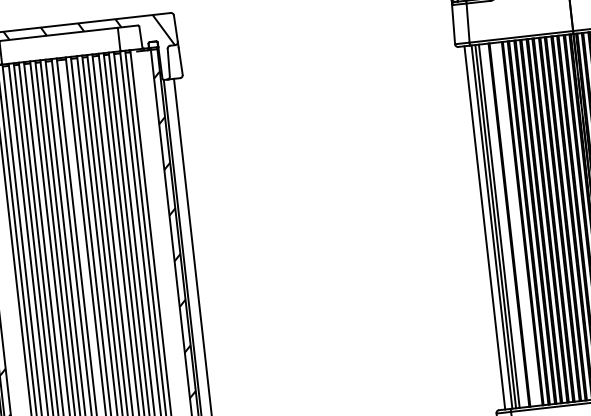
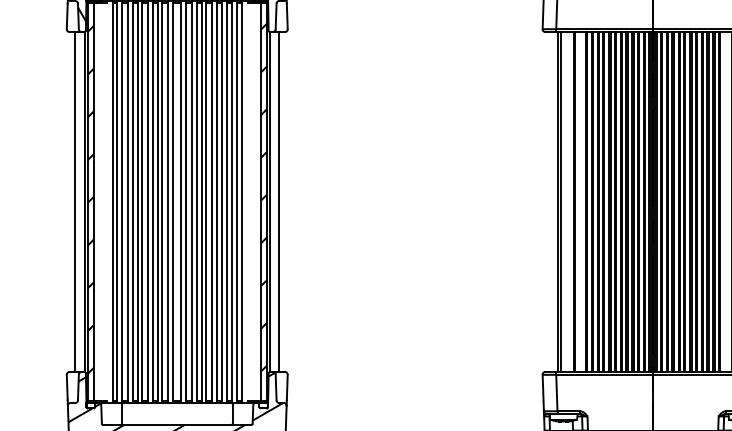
line: (499, 225) -> (564, 201), removed
line: (485, 227) -> (551, 201), removed

